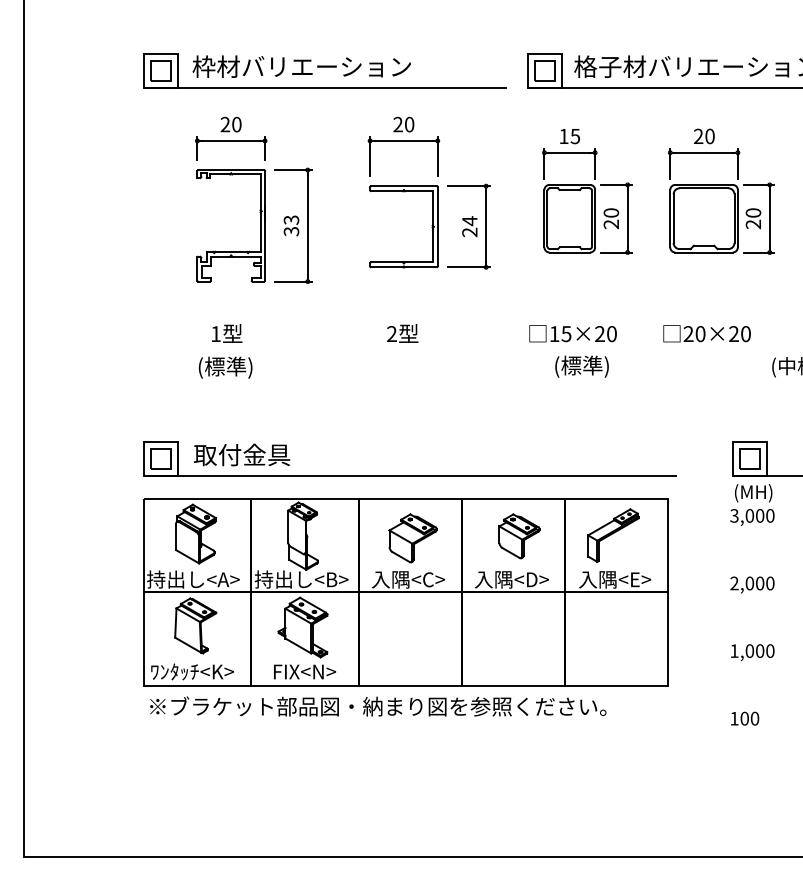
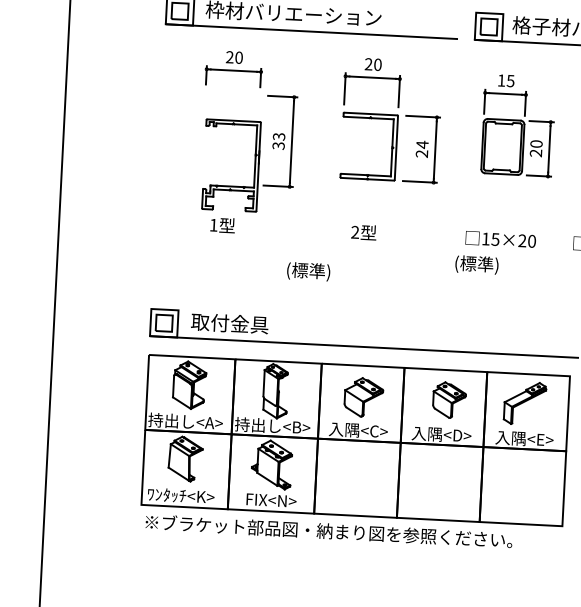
part: (230, 251) -> (229, 186), moved
text: (581, 366) -> (476, 264), moved
text: (225, 367) -> (308, 271), moved

